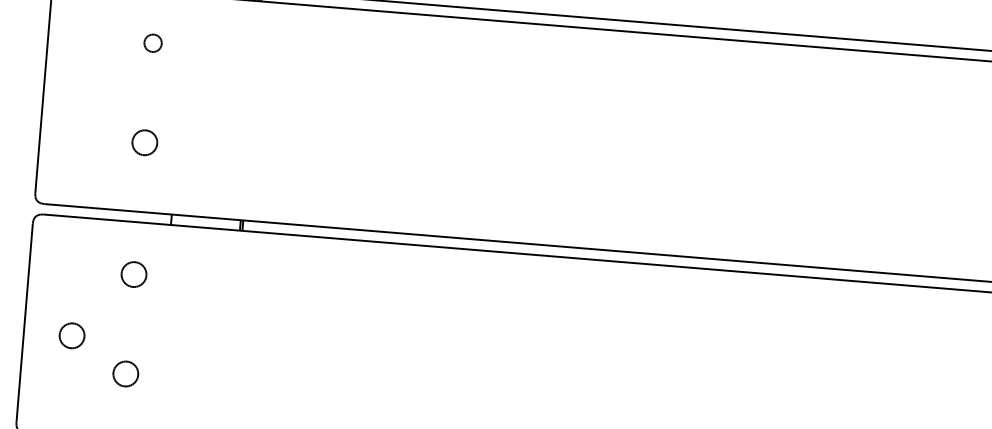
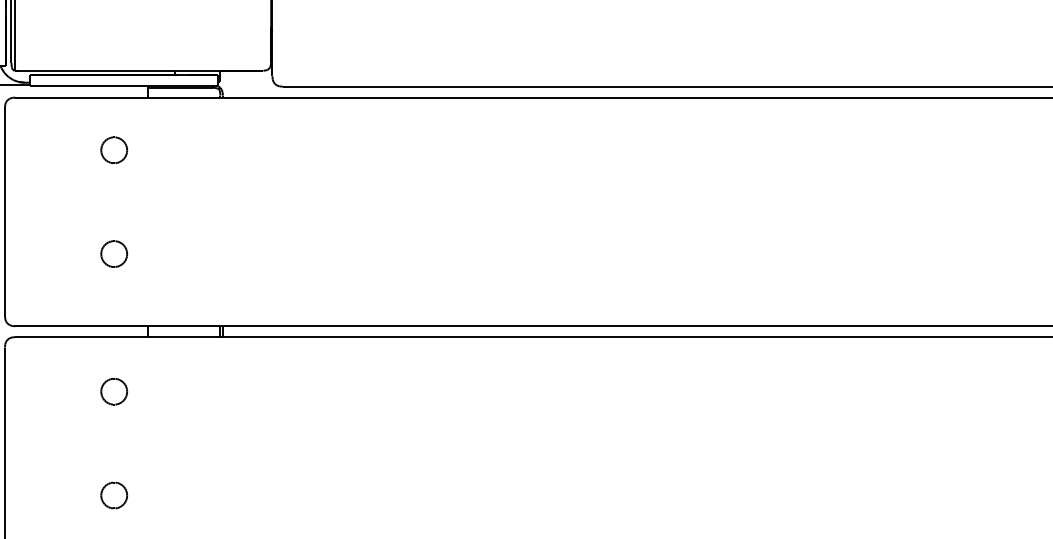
part: (153, 42) -> (114, 149), size x1.43
part: (72, 335) -> (55, 460), removed

